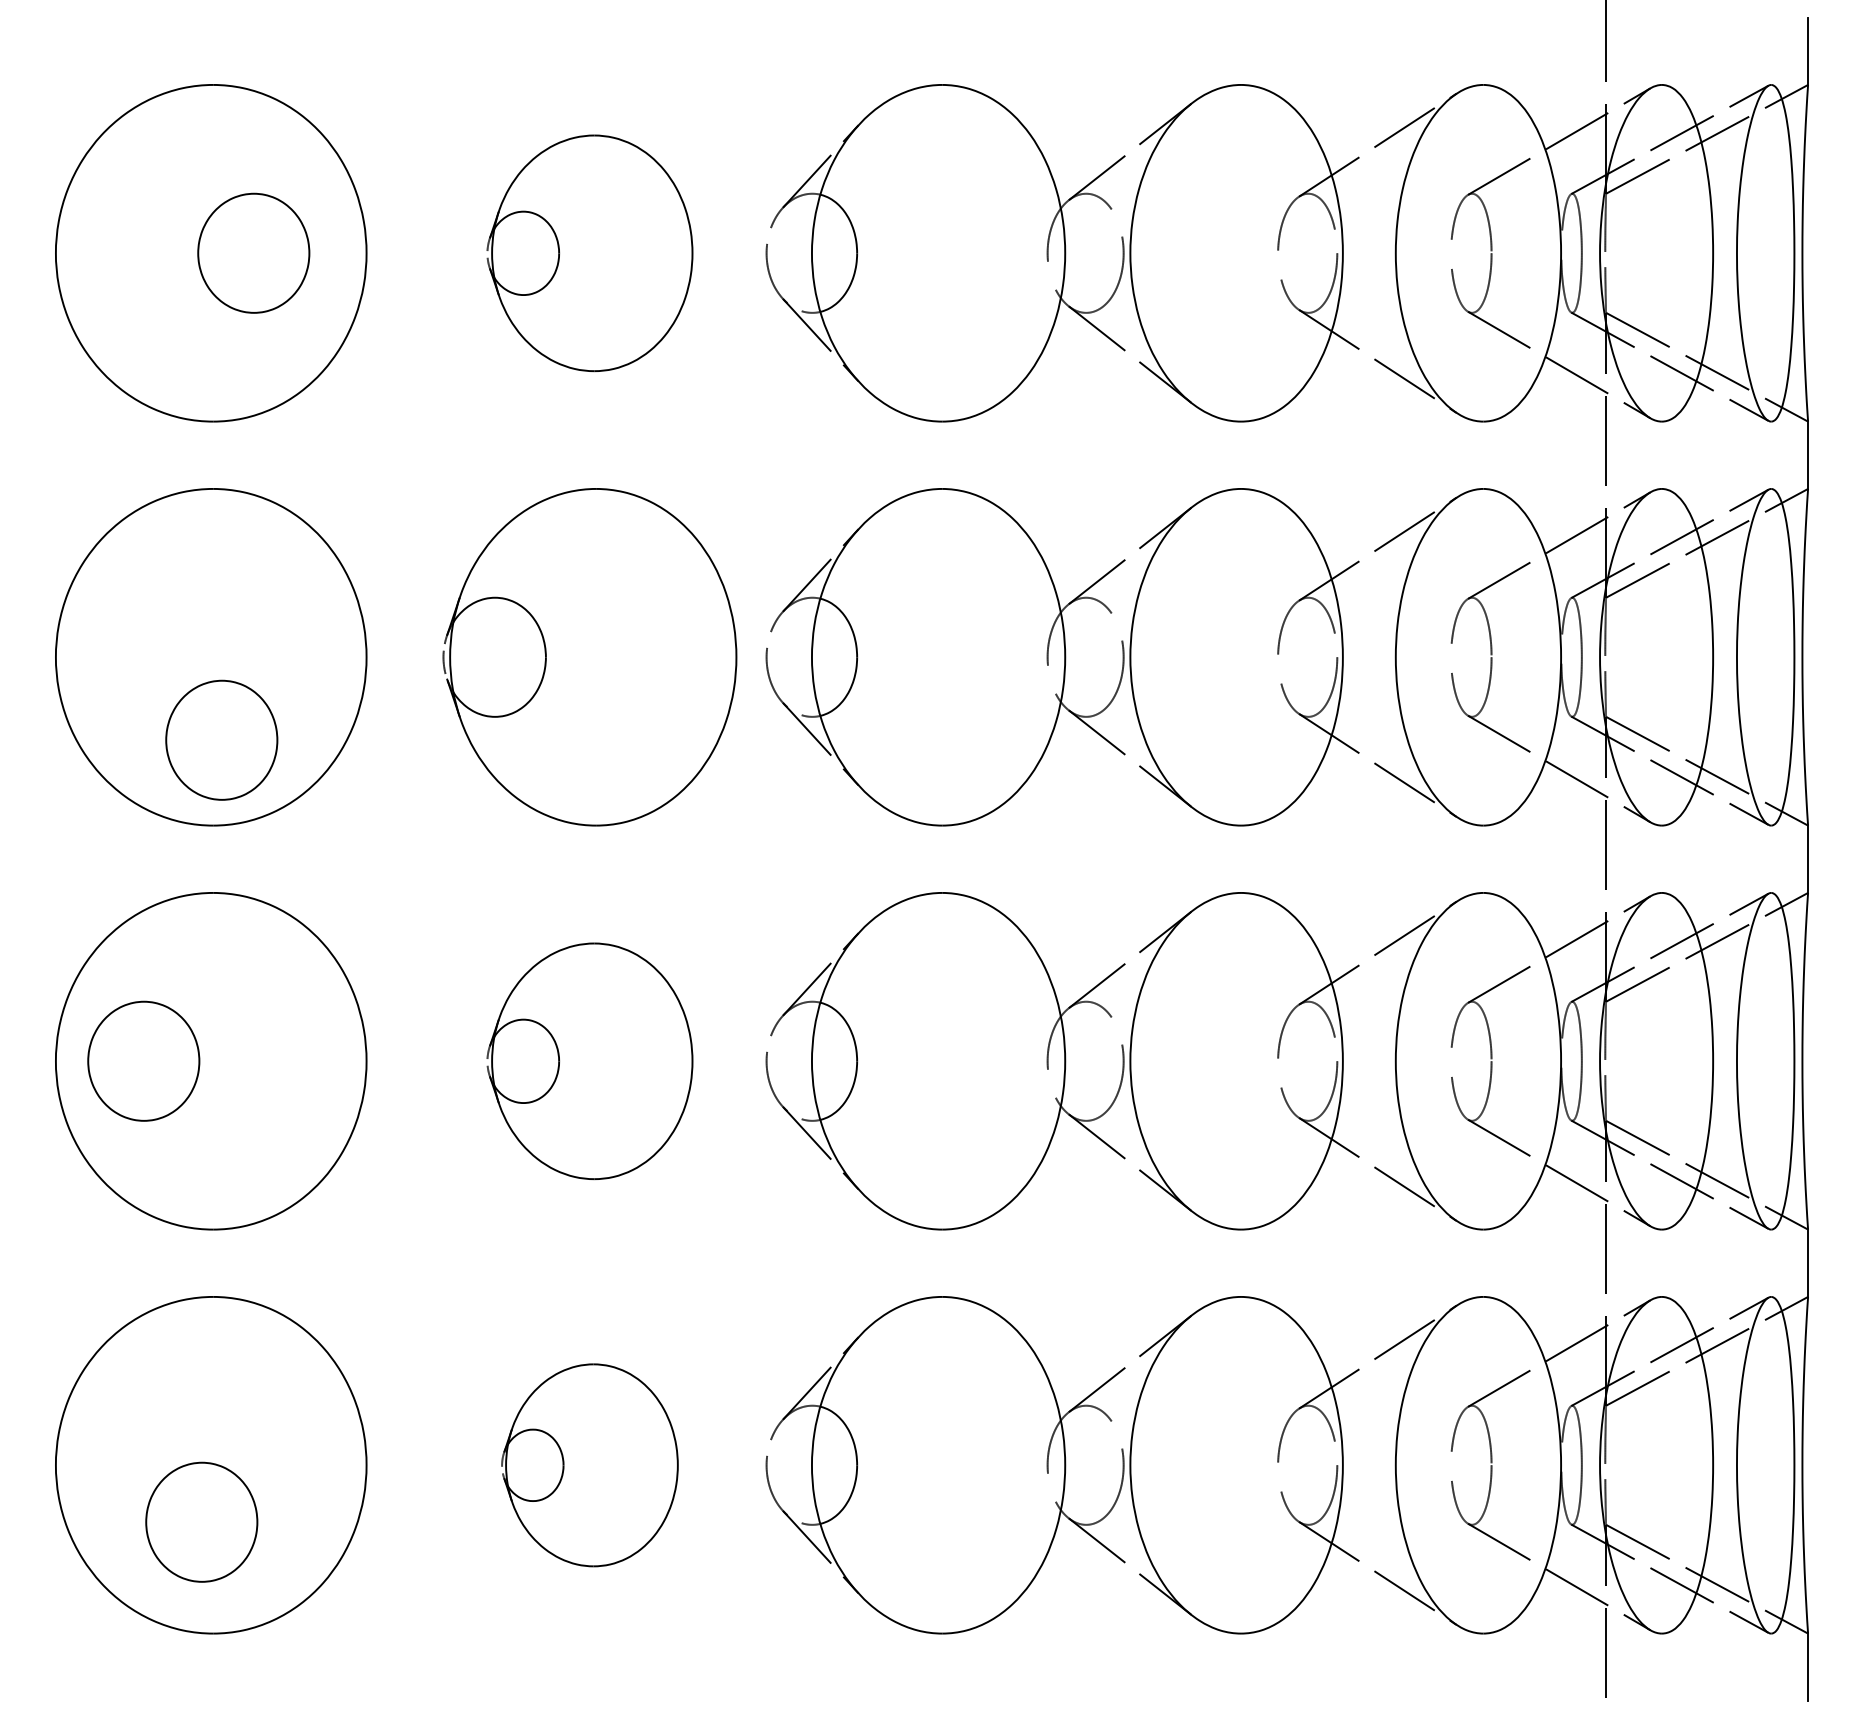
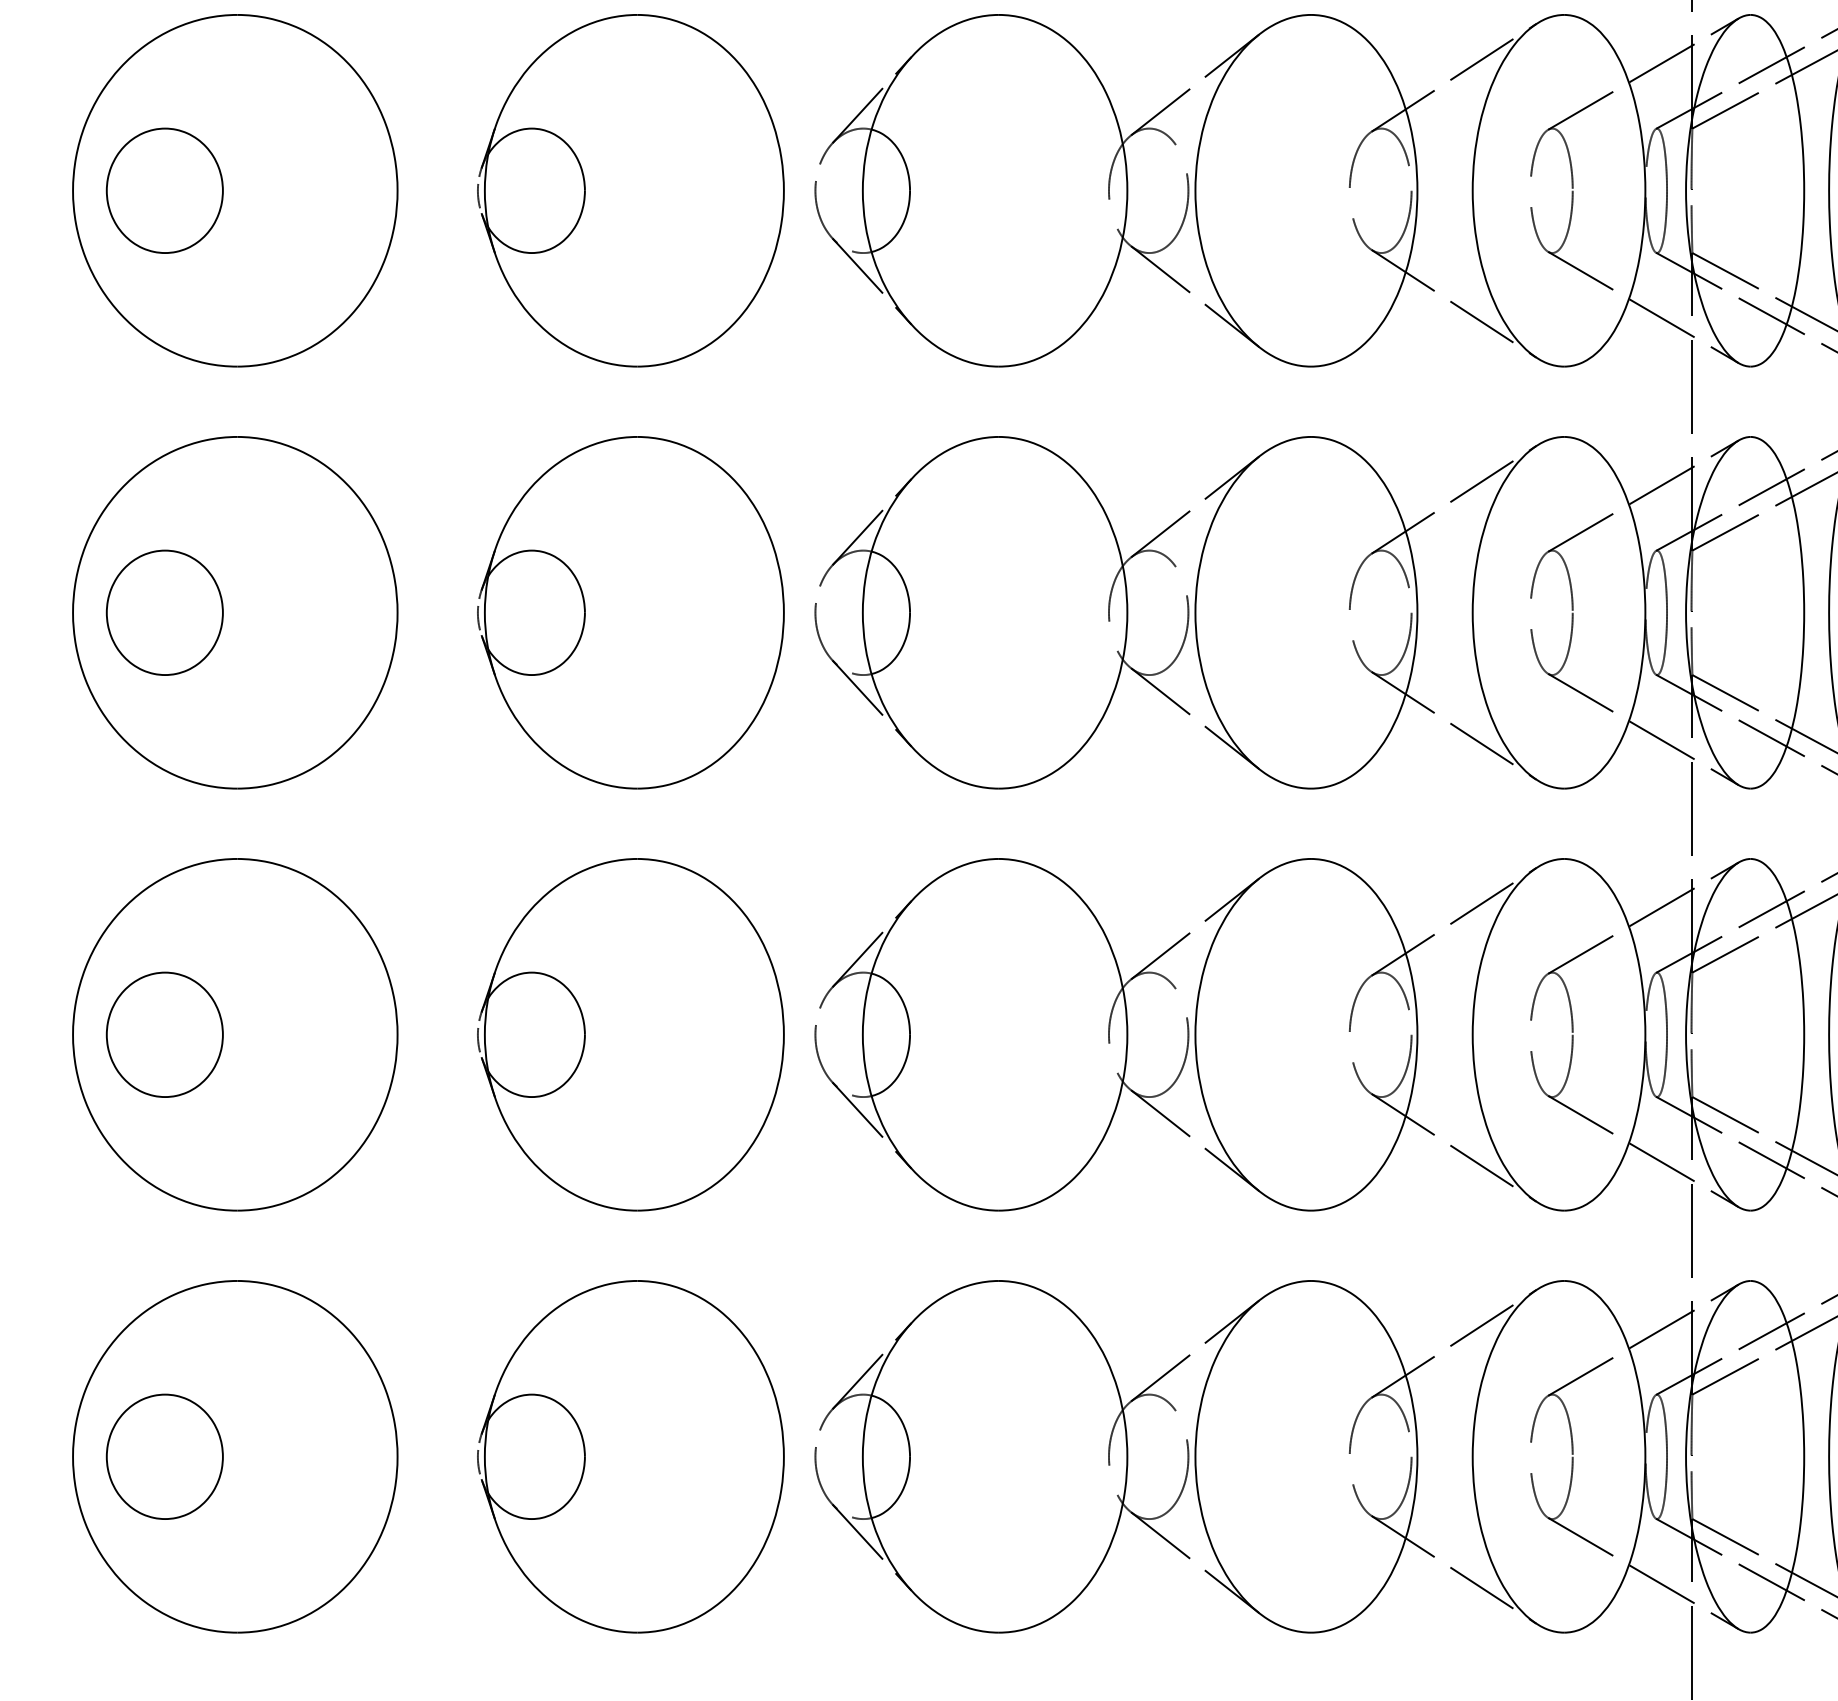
part: (253, 252) -> (164, 189), moved
part: (589, 253) -> (630, 191), size x1.43
part: (221, 739) -> (164, 611), moved
part: (589, 1061) -> (630, 1035), size x1.43
part: (589, 1465) -> (630, 1457), size x1.67
part: (201, 1521) -> (164, 1456), moved

